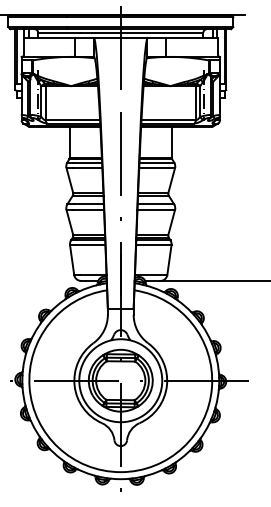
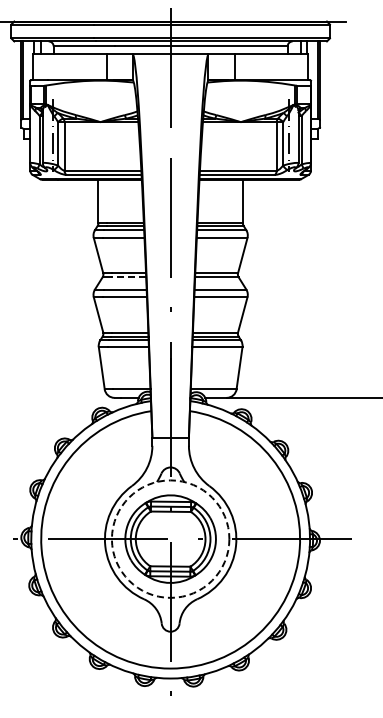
line: (91, 195) -> (128, 277), solid -> dashed
circle: (120, 380) -> (170, 538), solid -> dashed

